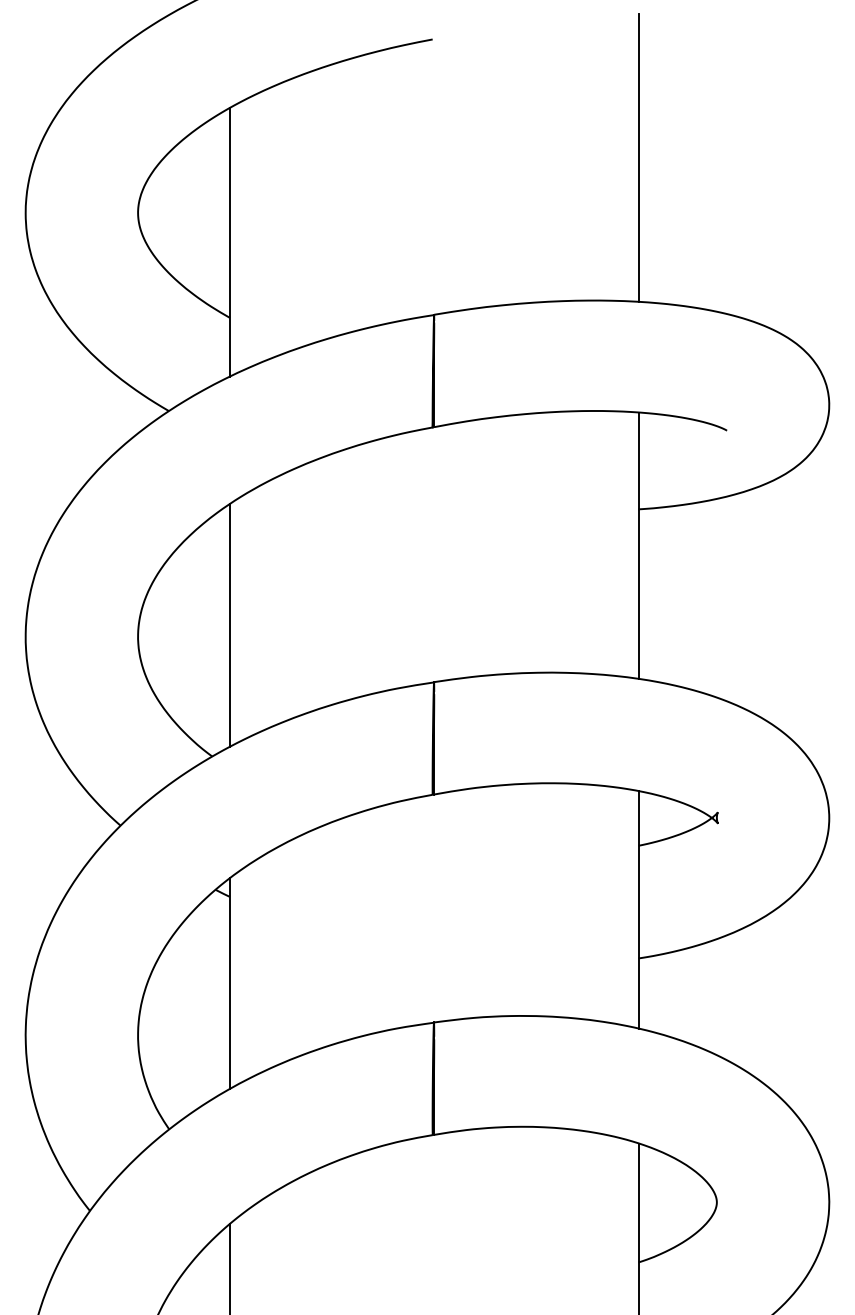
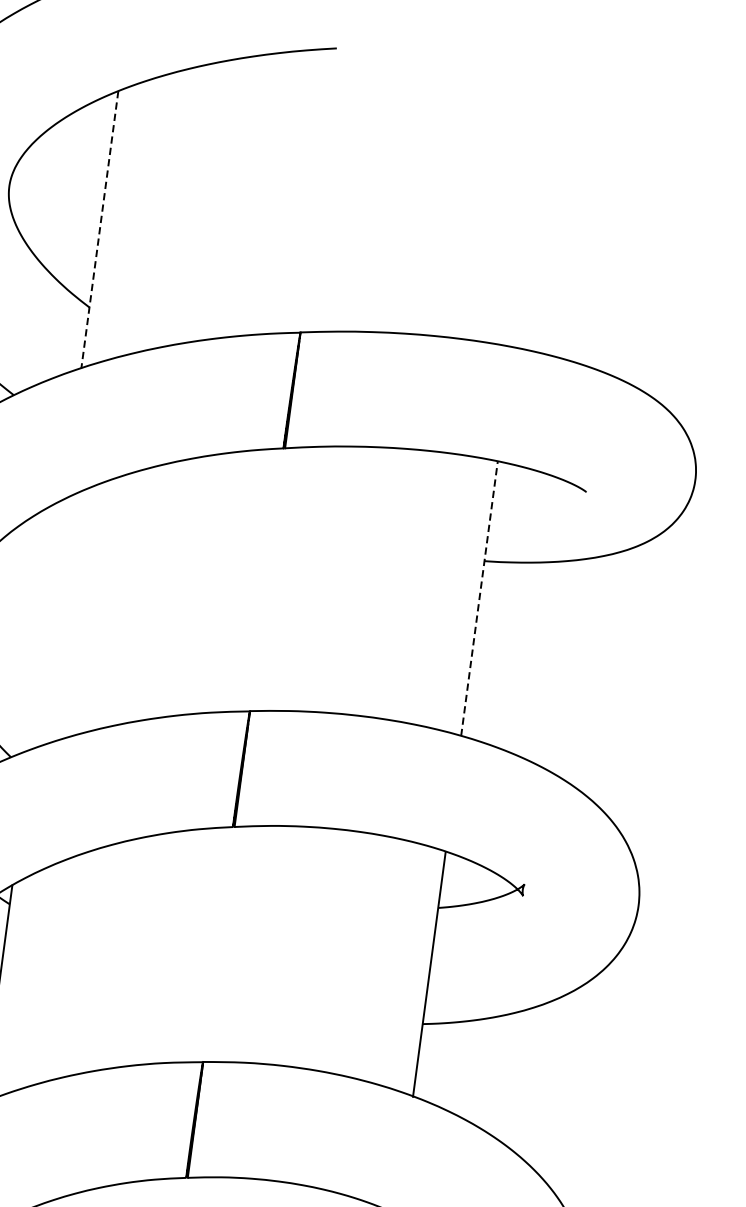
line: (638, 158) -> (532, 199), removed
line: (229, 242) -> (99, 229), solid -> dashed
line: (638, 545) -> (479, 598), solid -> dashed
line: (229, 625) -> (46, 624), removed

